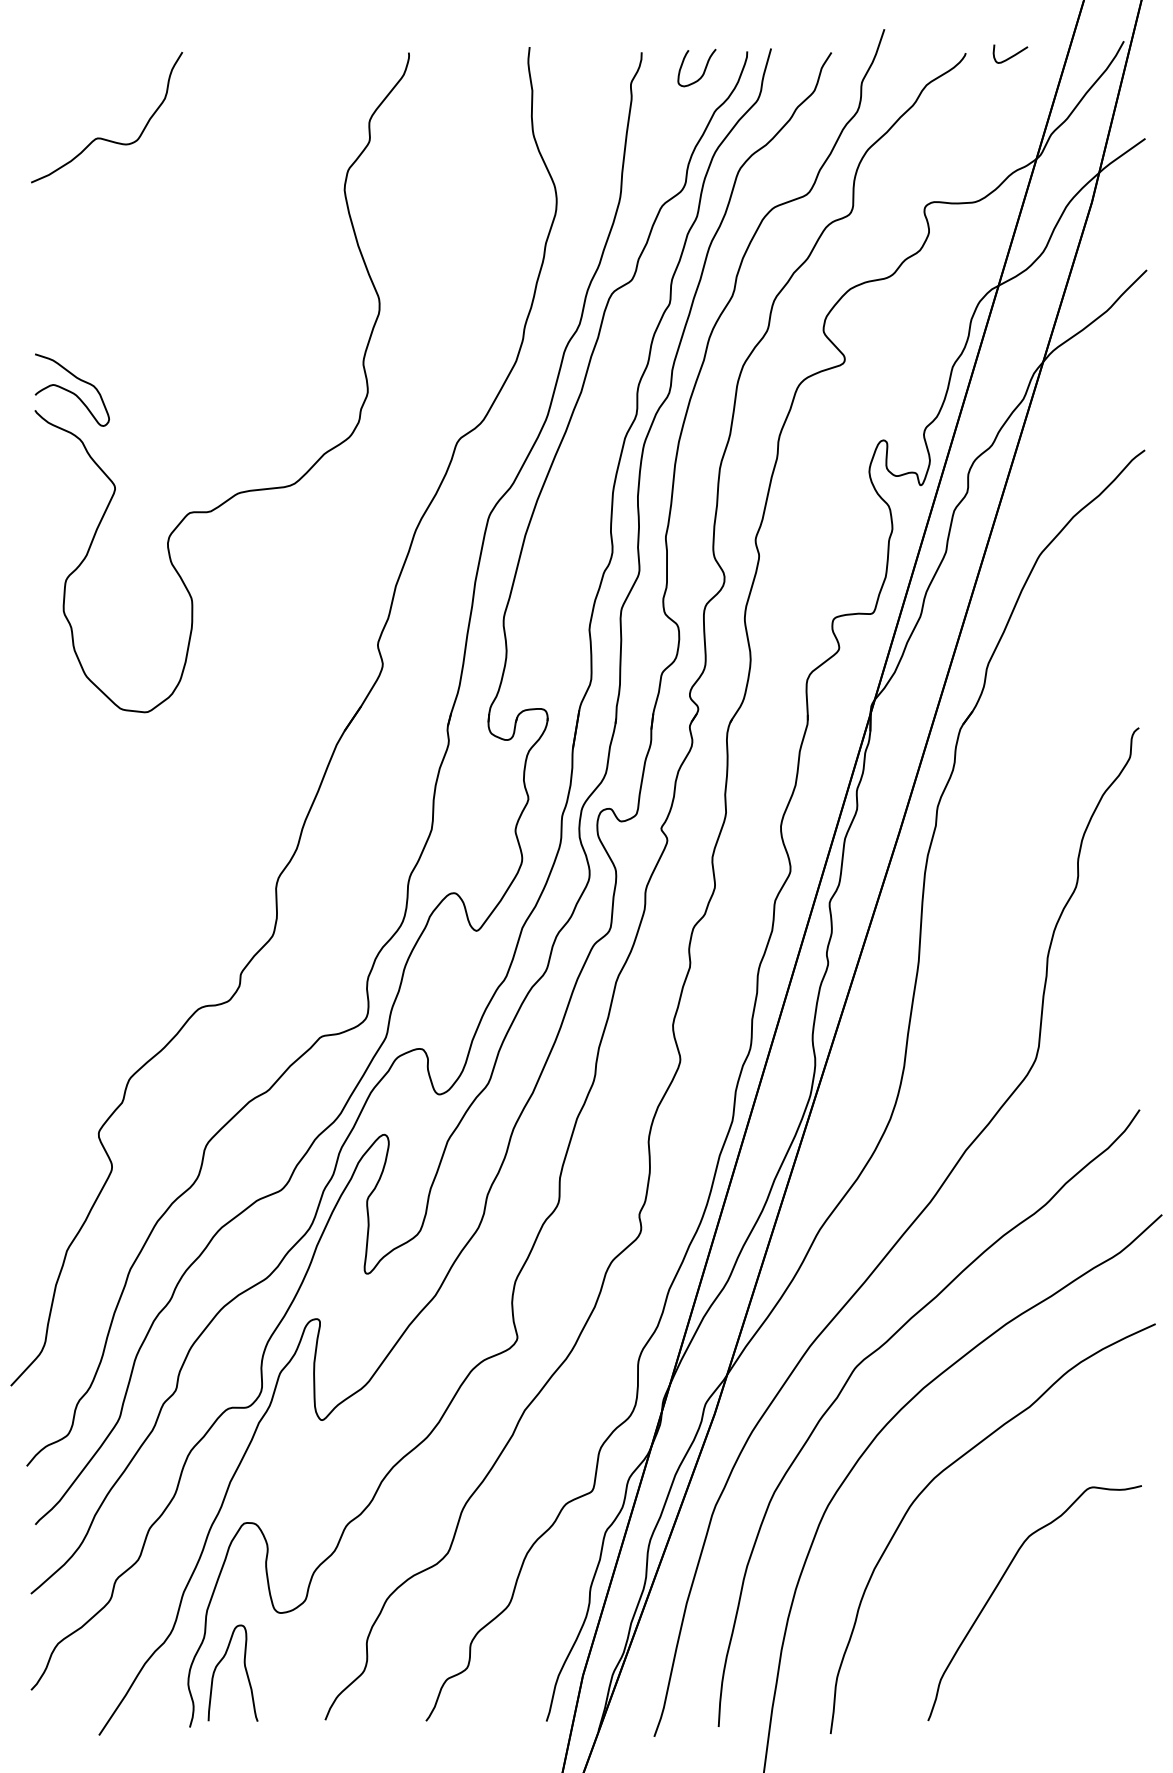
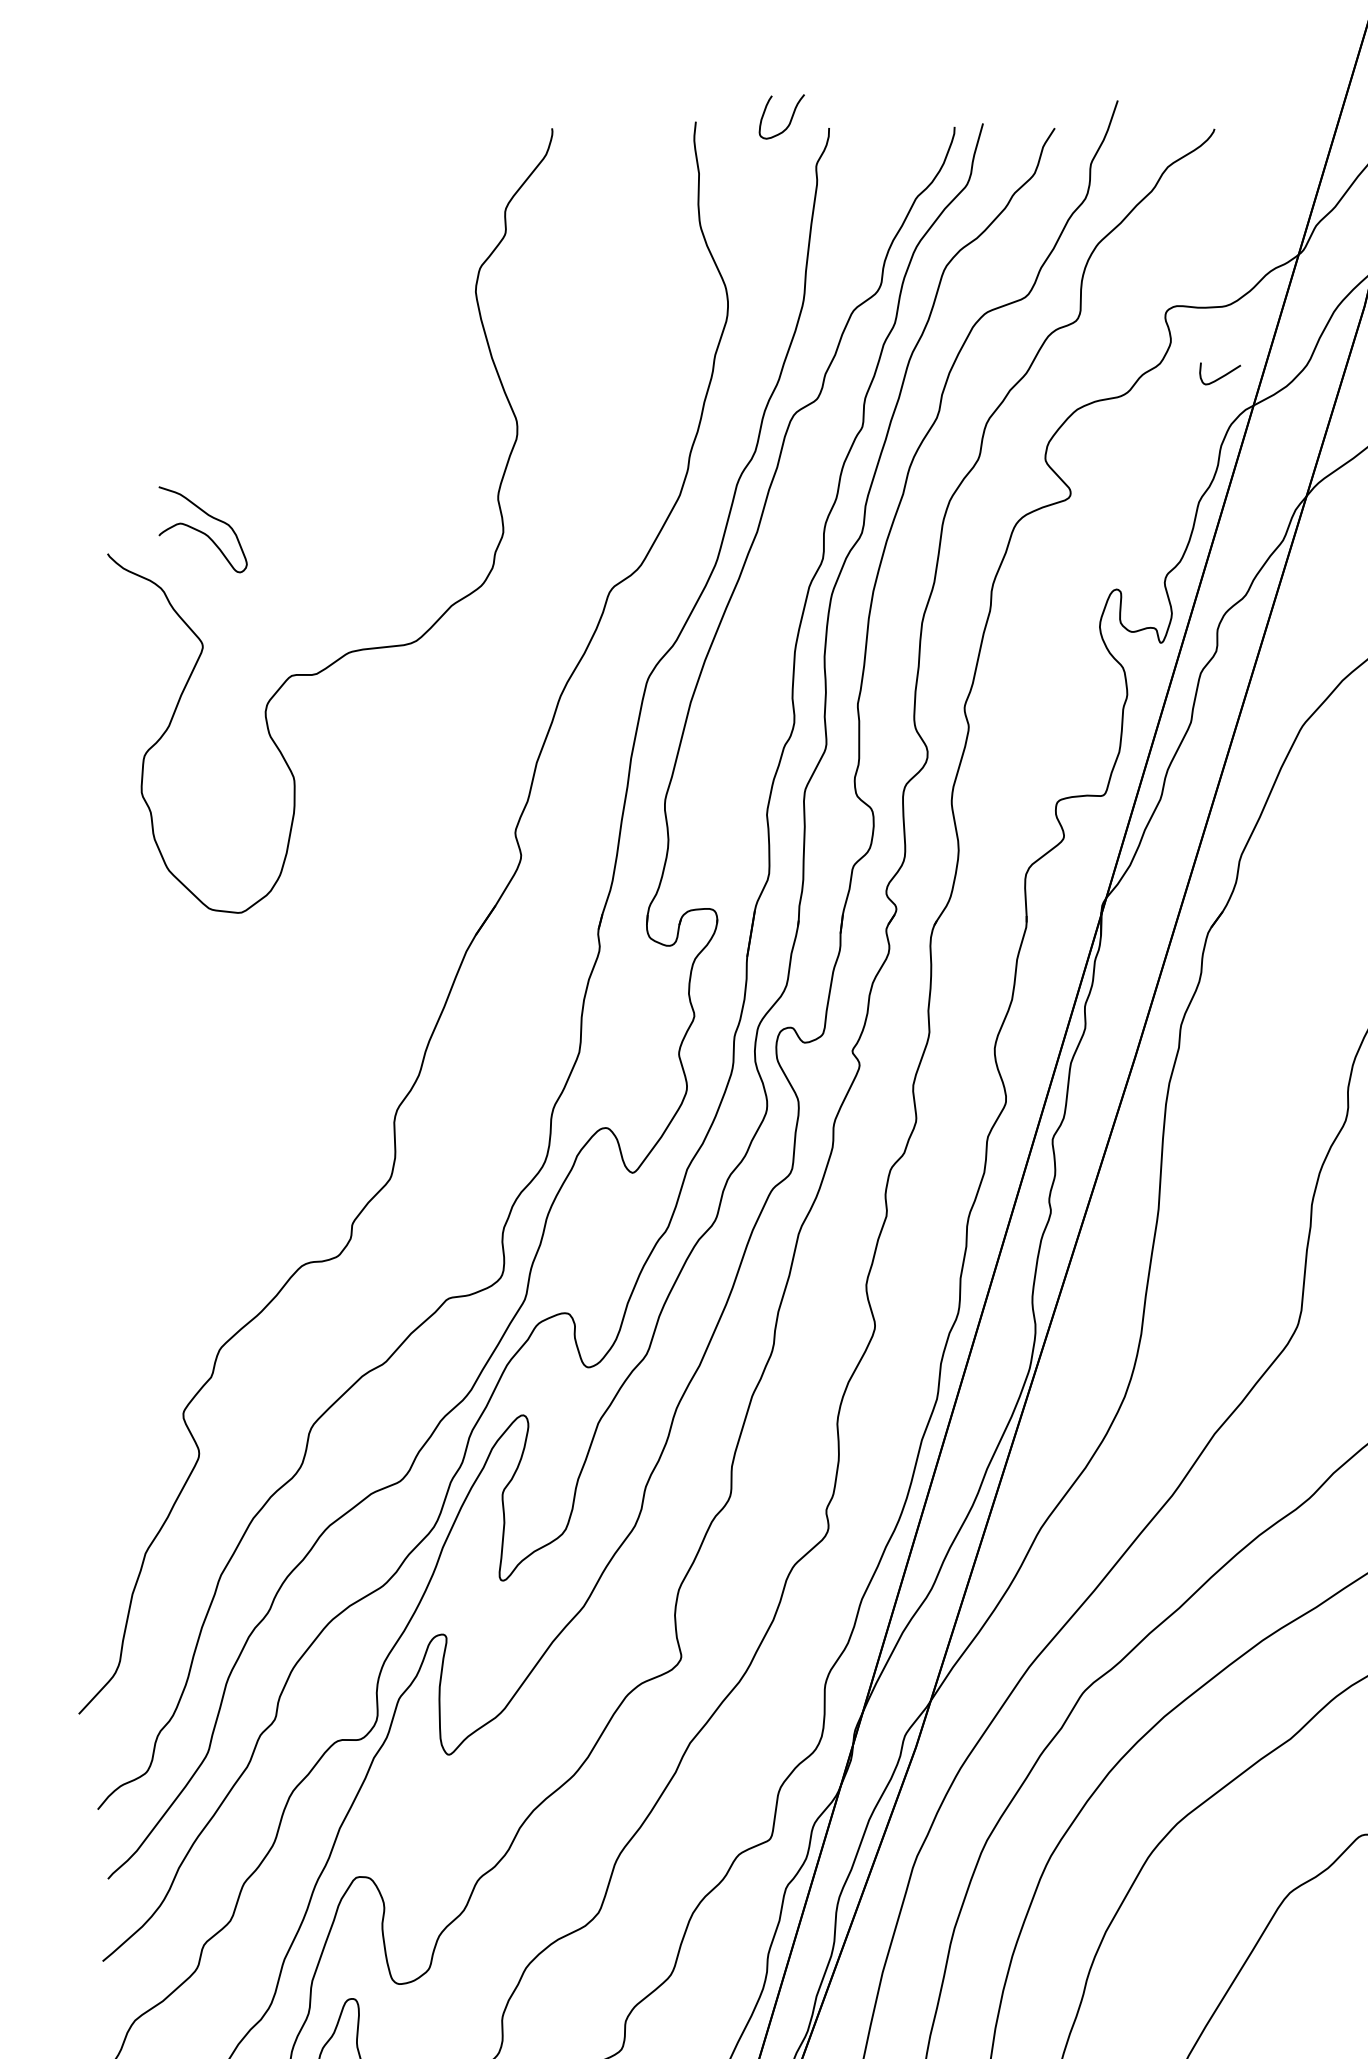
curve: (1012, 55) -> (1222, 375), moved
curve: (704, 68) -> (790, 117), moved
curve: (101, 137) -> (186, 229), removed
curve: (72, 391) -> (203, 531), moved

